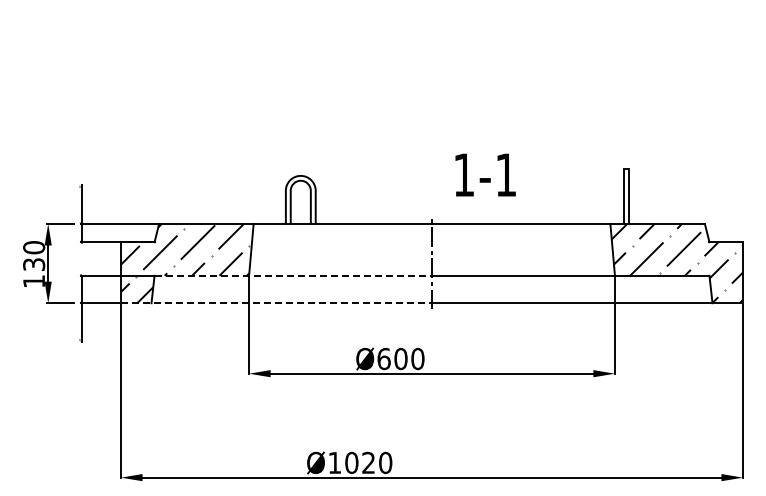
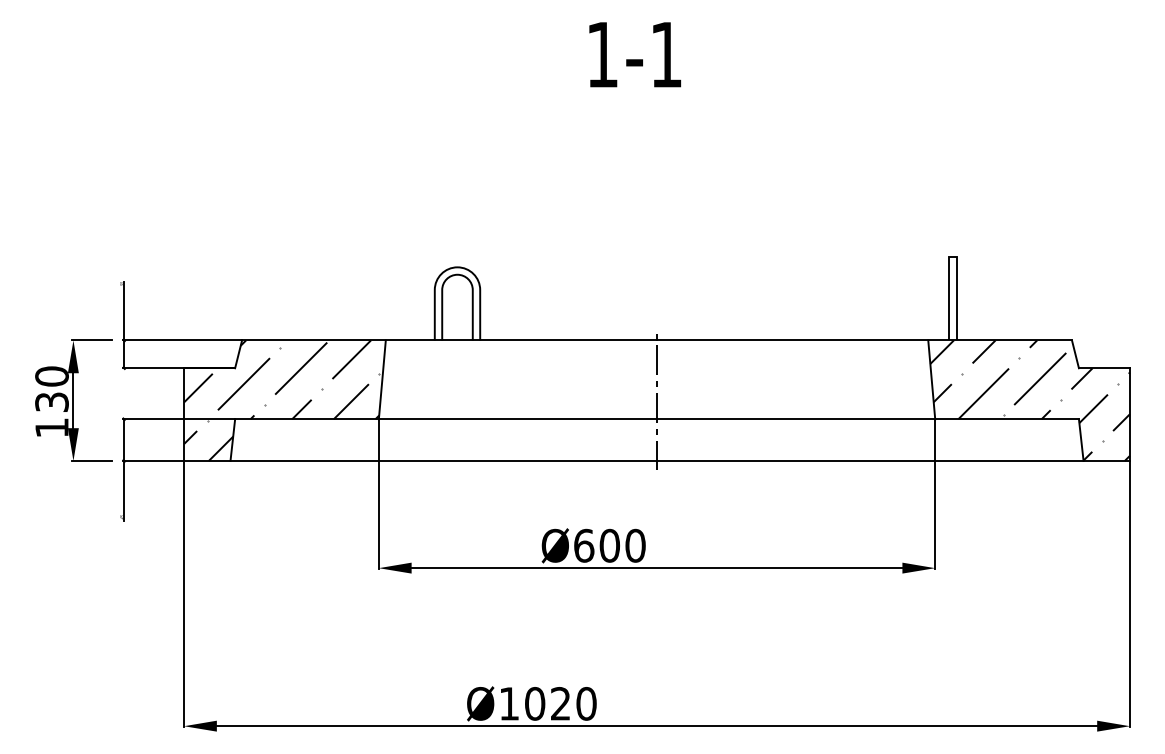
text: (485, 174) -> (634, 53), moved
line: (293, 275) -> (446, 418), dashed -> solid
line: (277, 303) -> (422, 461), dashed -> solid

